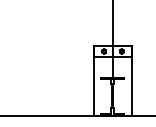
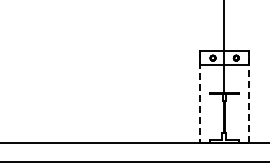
line: (131, 80) -> (249, 96), solid -> dashed
line: (94, 81) -> (200, 97), solid -> dashed

